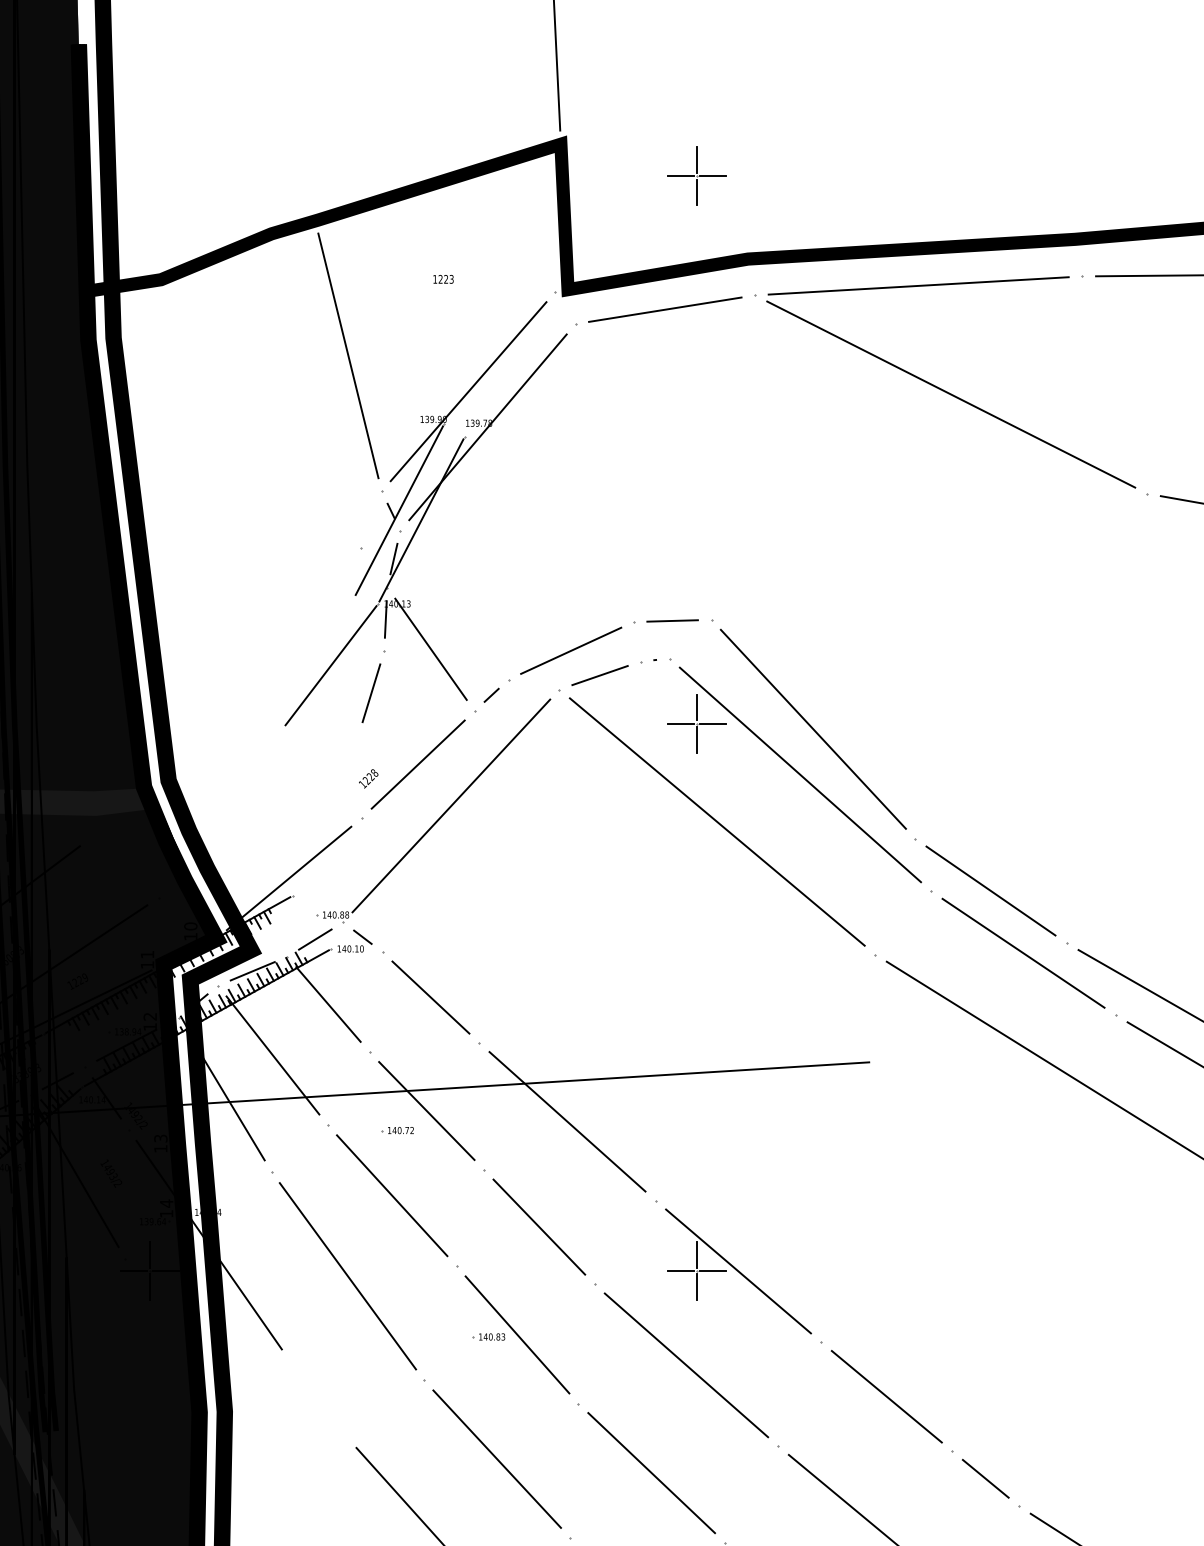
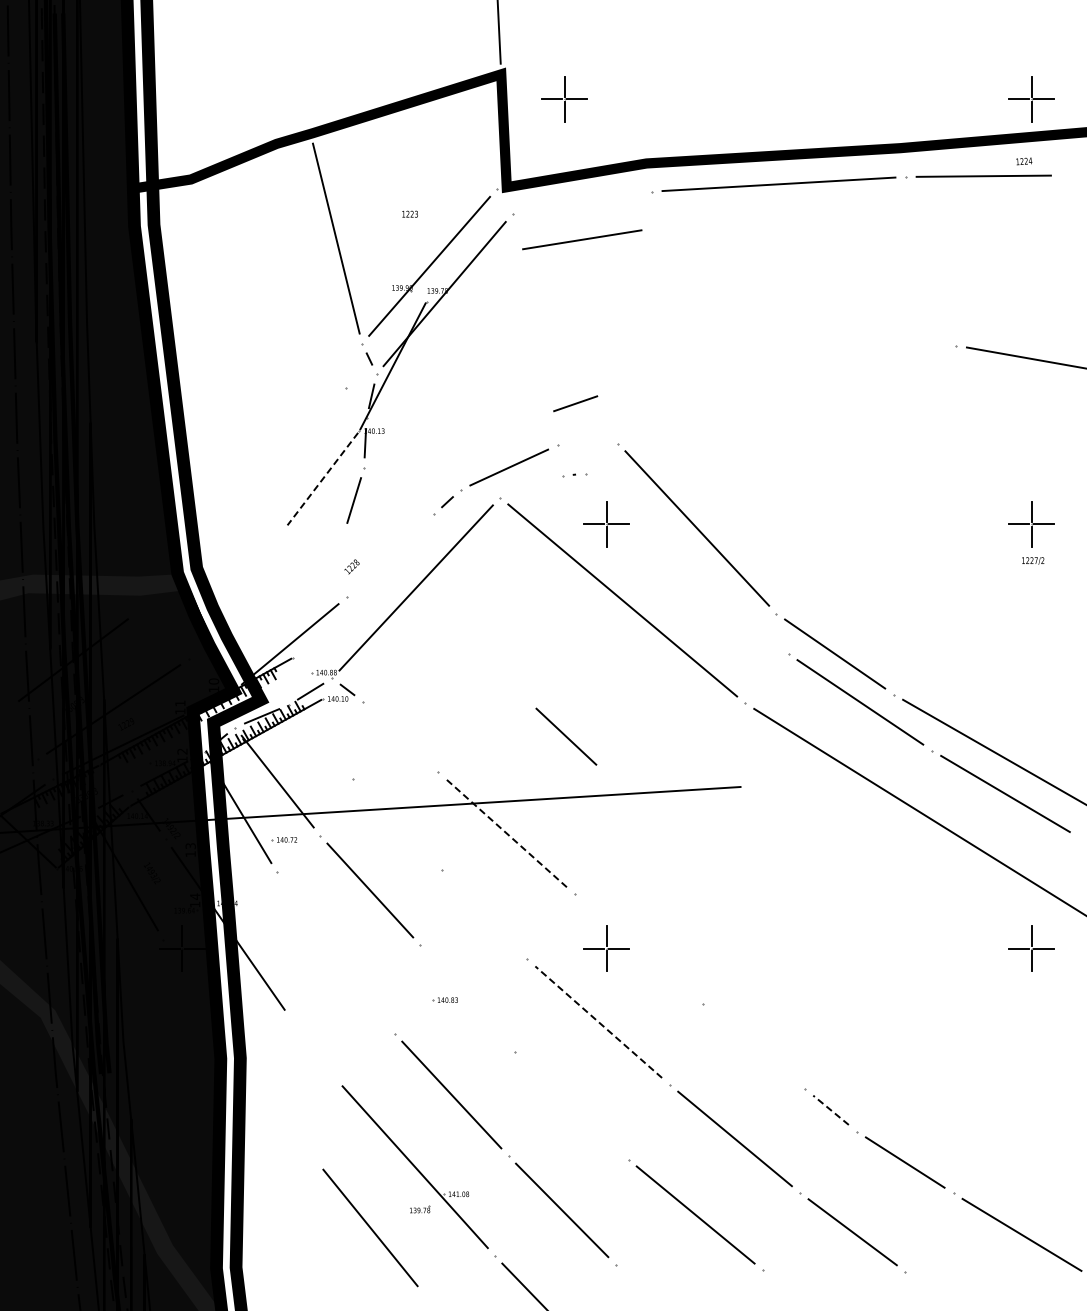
part: (696, 176) -> (564, 99), moved
text: (442, 278) -> (409, 213), moved
line: (665, 309) -> (582, 239), moved
line: (951, 394) -> (804, 268), removed
line: (398, 510) -> (375, 358), removed
line: (672, 619) -> (587, 443), removed
line: (431, 649) -> (400, 466), removed
line: (330, 666) -> (322, 479), solid -> dashed
line: (599, 675) -> (575, 403), moved
line: (418, 764) -> (390, 555), removed
line: (799, 774) -> (686, 563), removed
line: (431, 997) -> (566, 736), moved
line: (328, 1005) -> (320, 742), removed
line: (427, 1110) -> (397, 824), removed
line: (567, 1120) -> (506, 832), solid -> dashed
part: (397, 1129) -> (284, 839), moved
line: (539, 1226) -> (484, 914), removed
line: (737, 1271) -> (638, 949), removed
line: (347, 1275) -> (335, 952), removed
line: (517, 1334) -> (467, 998), removed
line: (686, 1364) -> (598, 1021), solid -> dashed
line: (885, 1396) -> (753, 1046), removed
line: (651, 1472) -> (571, 1105), removed
line: (985, 1477) -> (830, 1109), solid -> dashed

